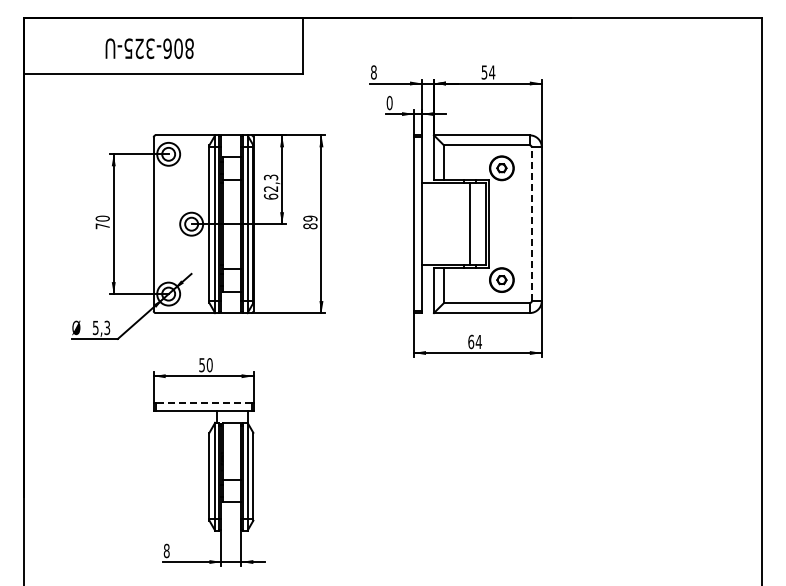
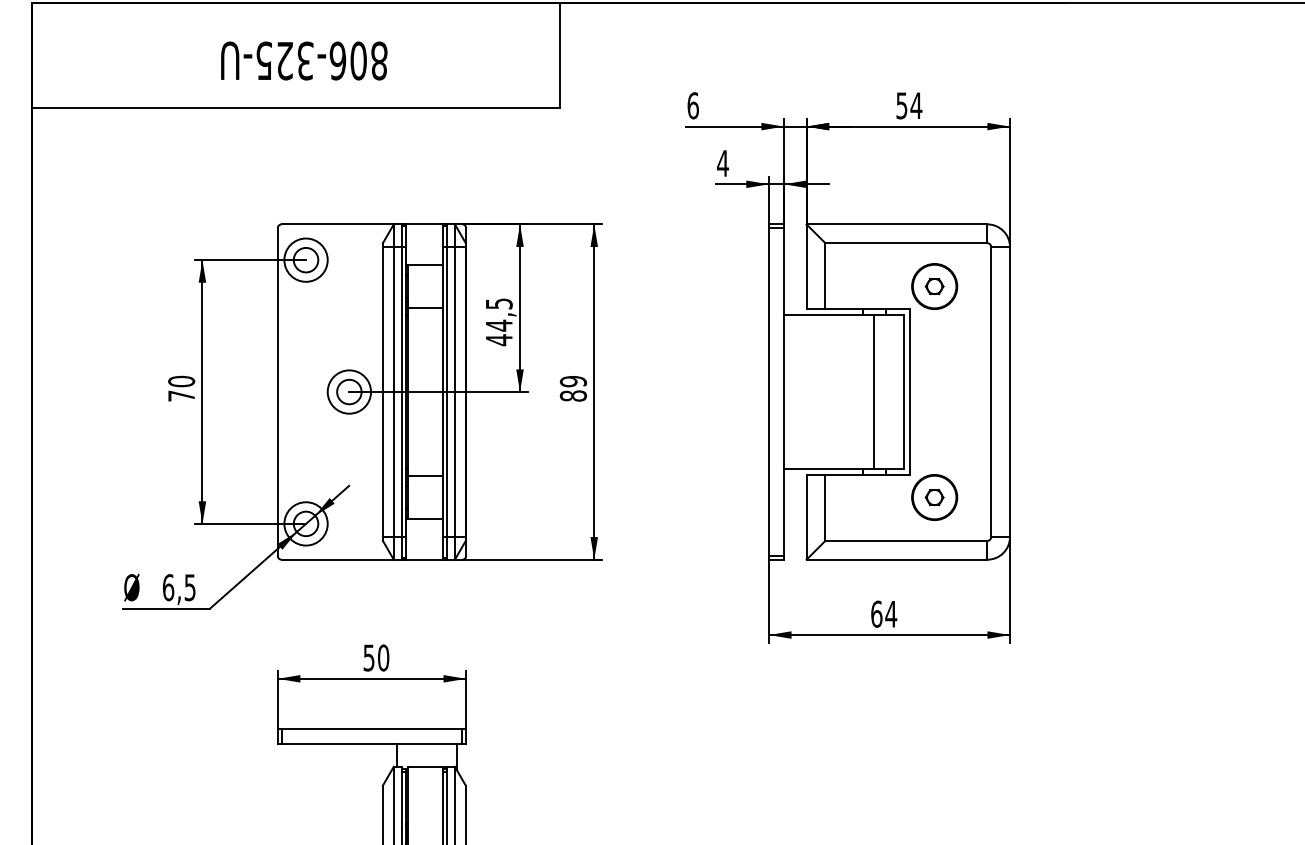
text: (149, 48) -> (303, 60), moved
text: (373, 72) -> (692, 105), 8 -> 6
text: (389, 102) -> (722, 162), 0 -> 4
text: (270, 186) -> (498, 320), 62,3 -> 44,5
line: (531, 224) -> (990, 392), dashed -> solid
text: (101, 327) -> (179, 586), 5,3 -> 6,5
line: (203, 402) -> (371, 728), dashed -> solid

